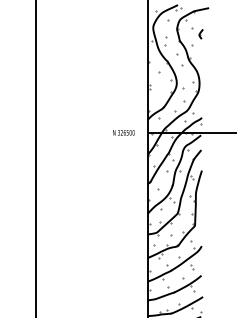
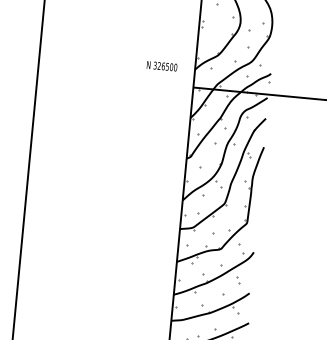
text: (123, 132) -> (161, 65), moved

